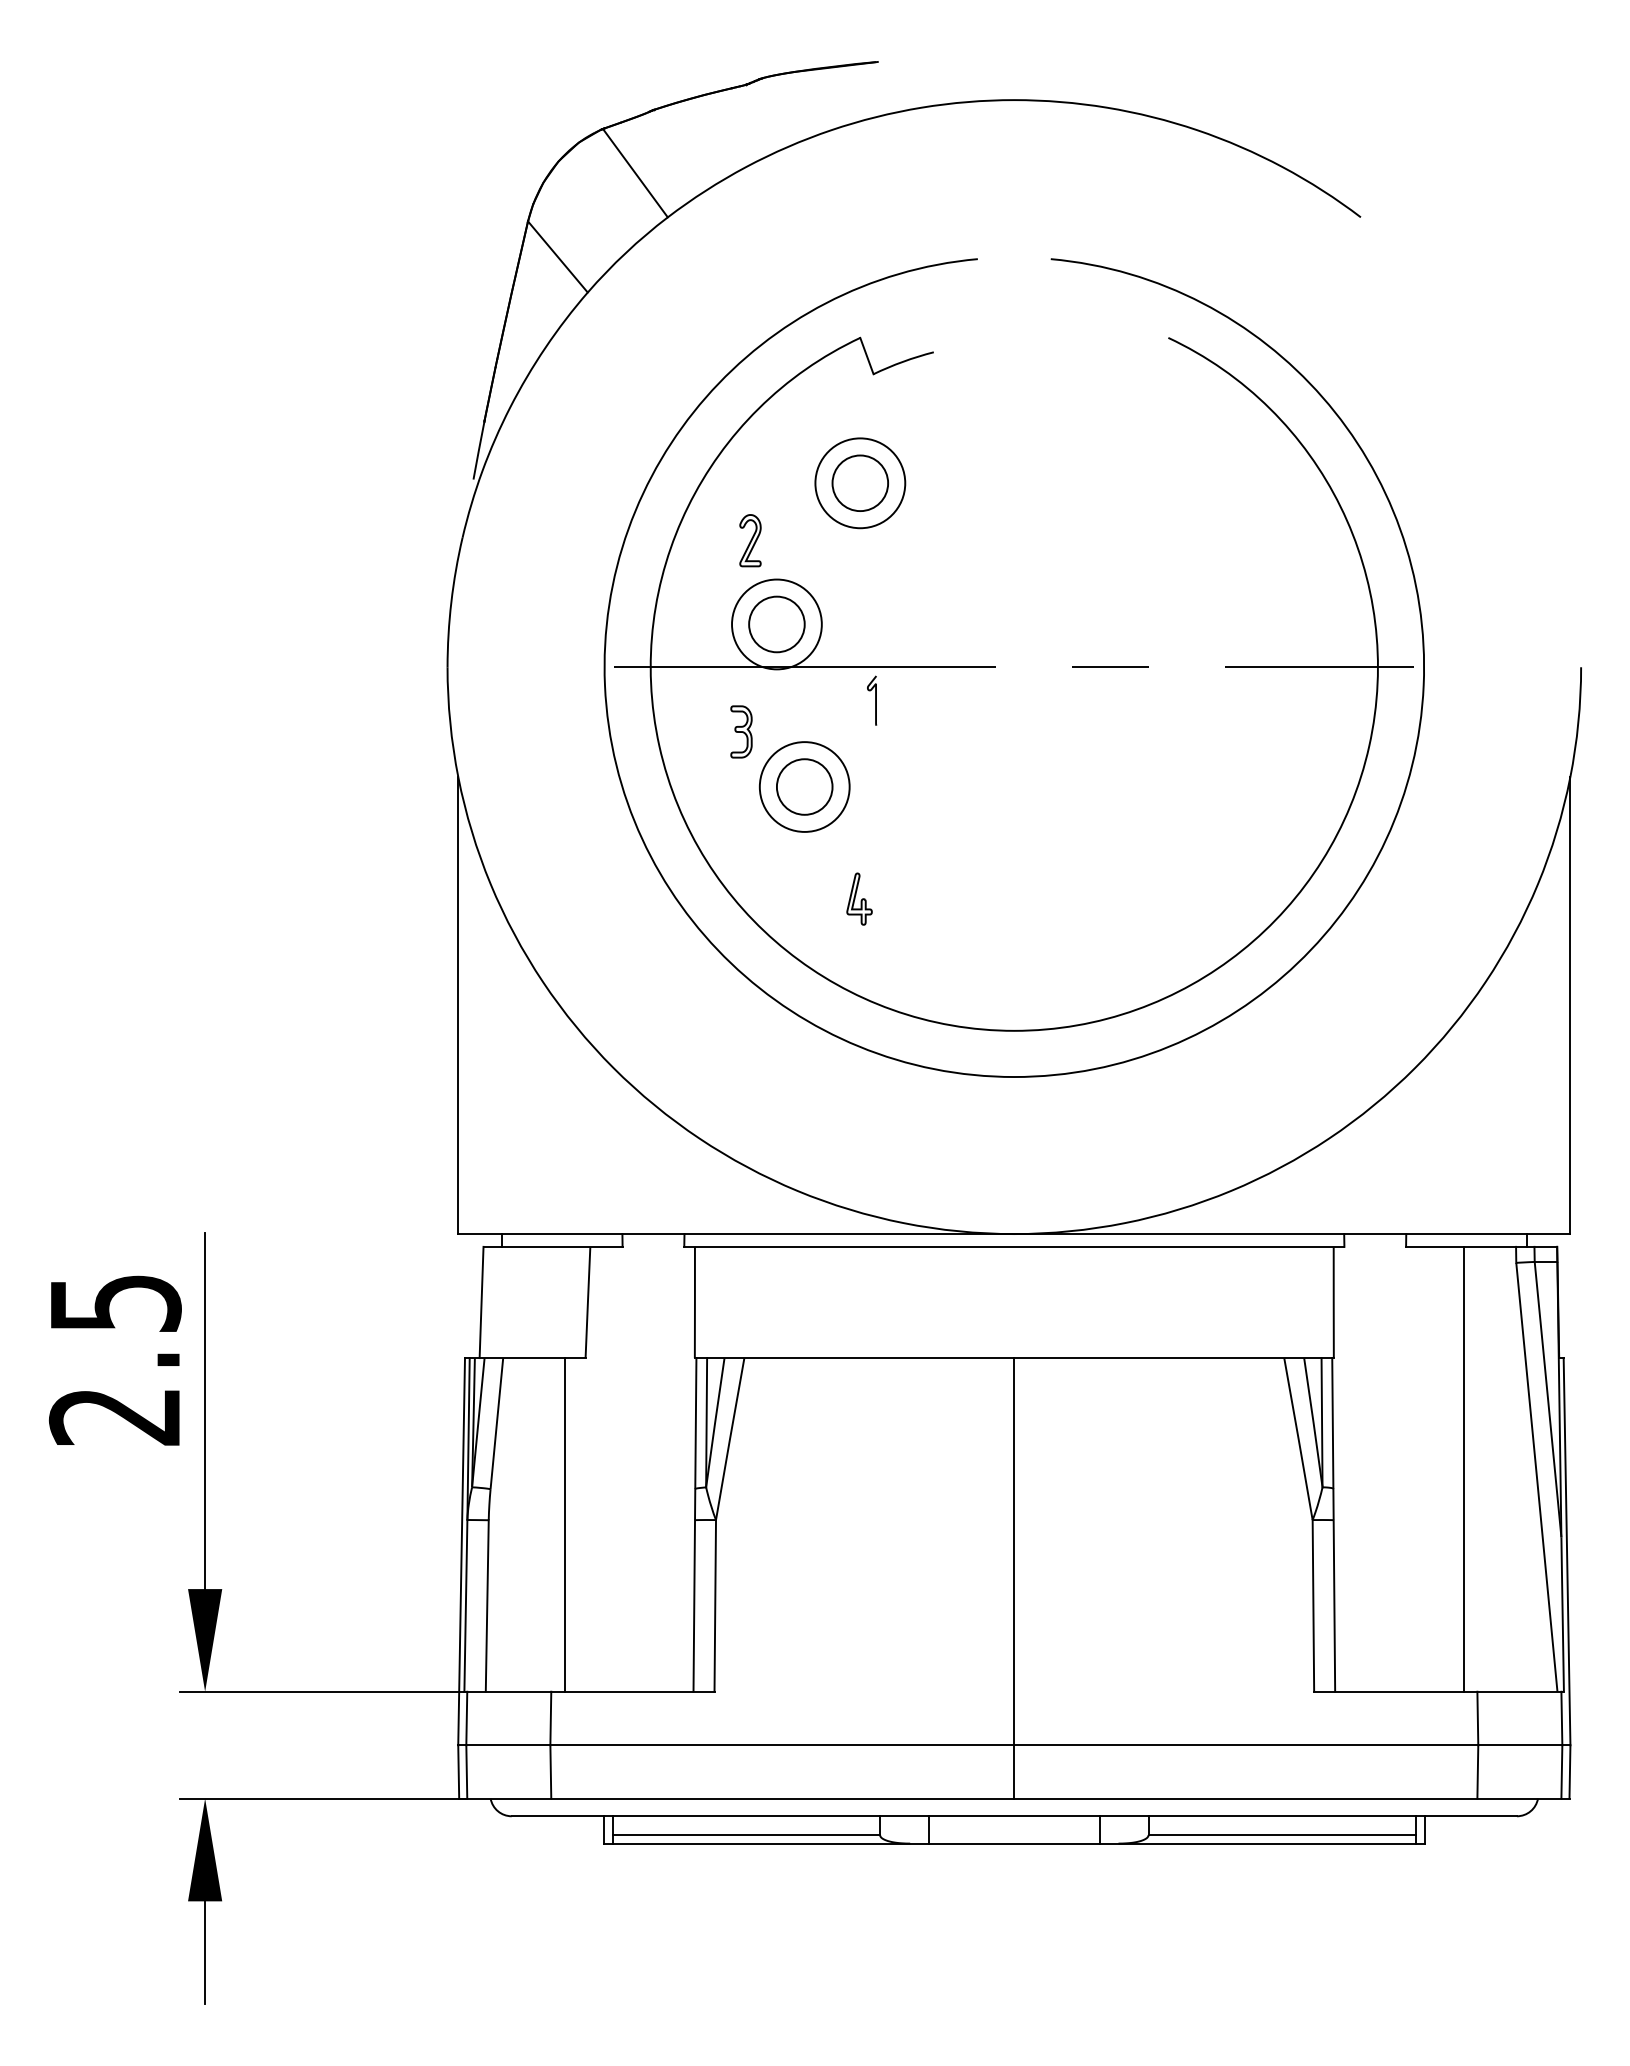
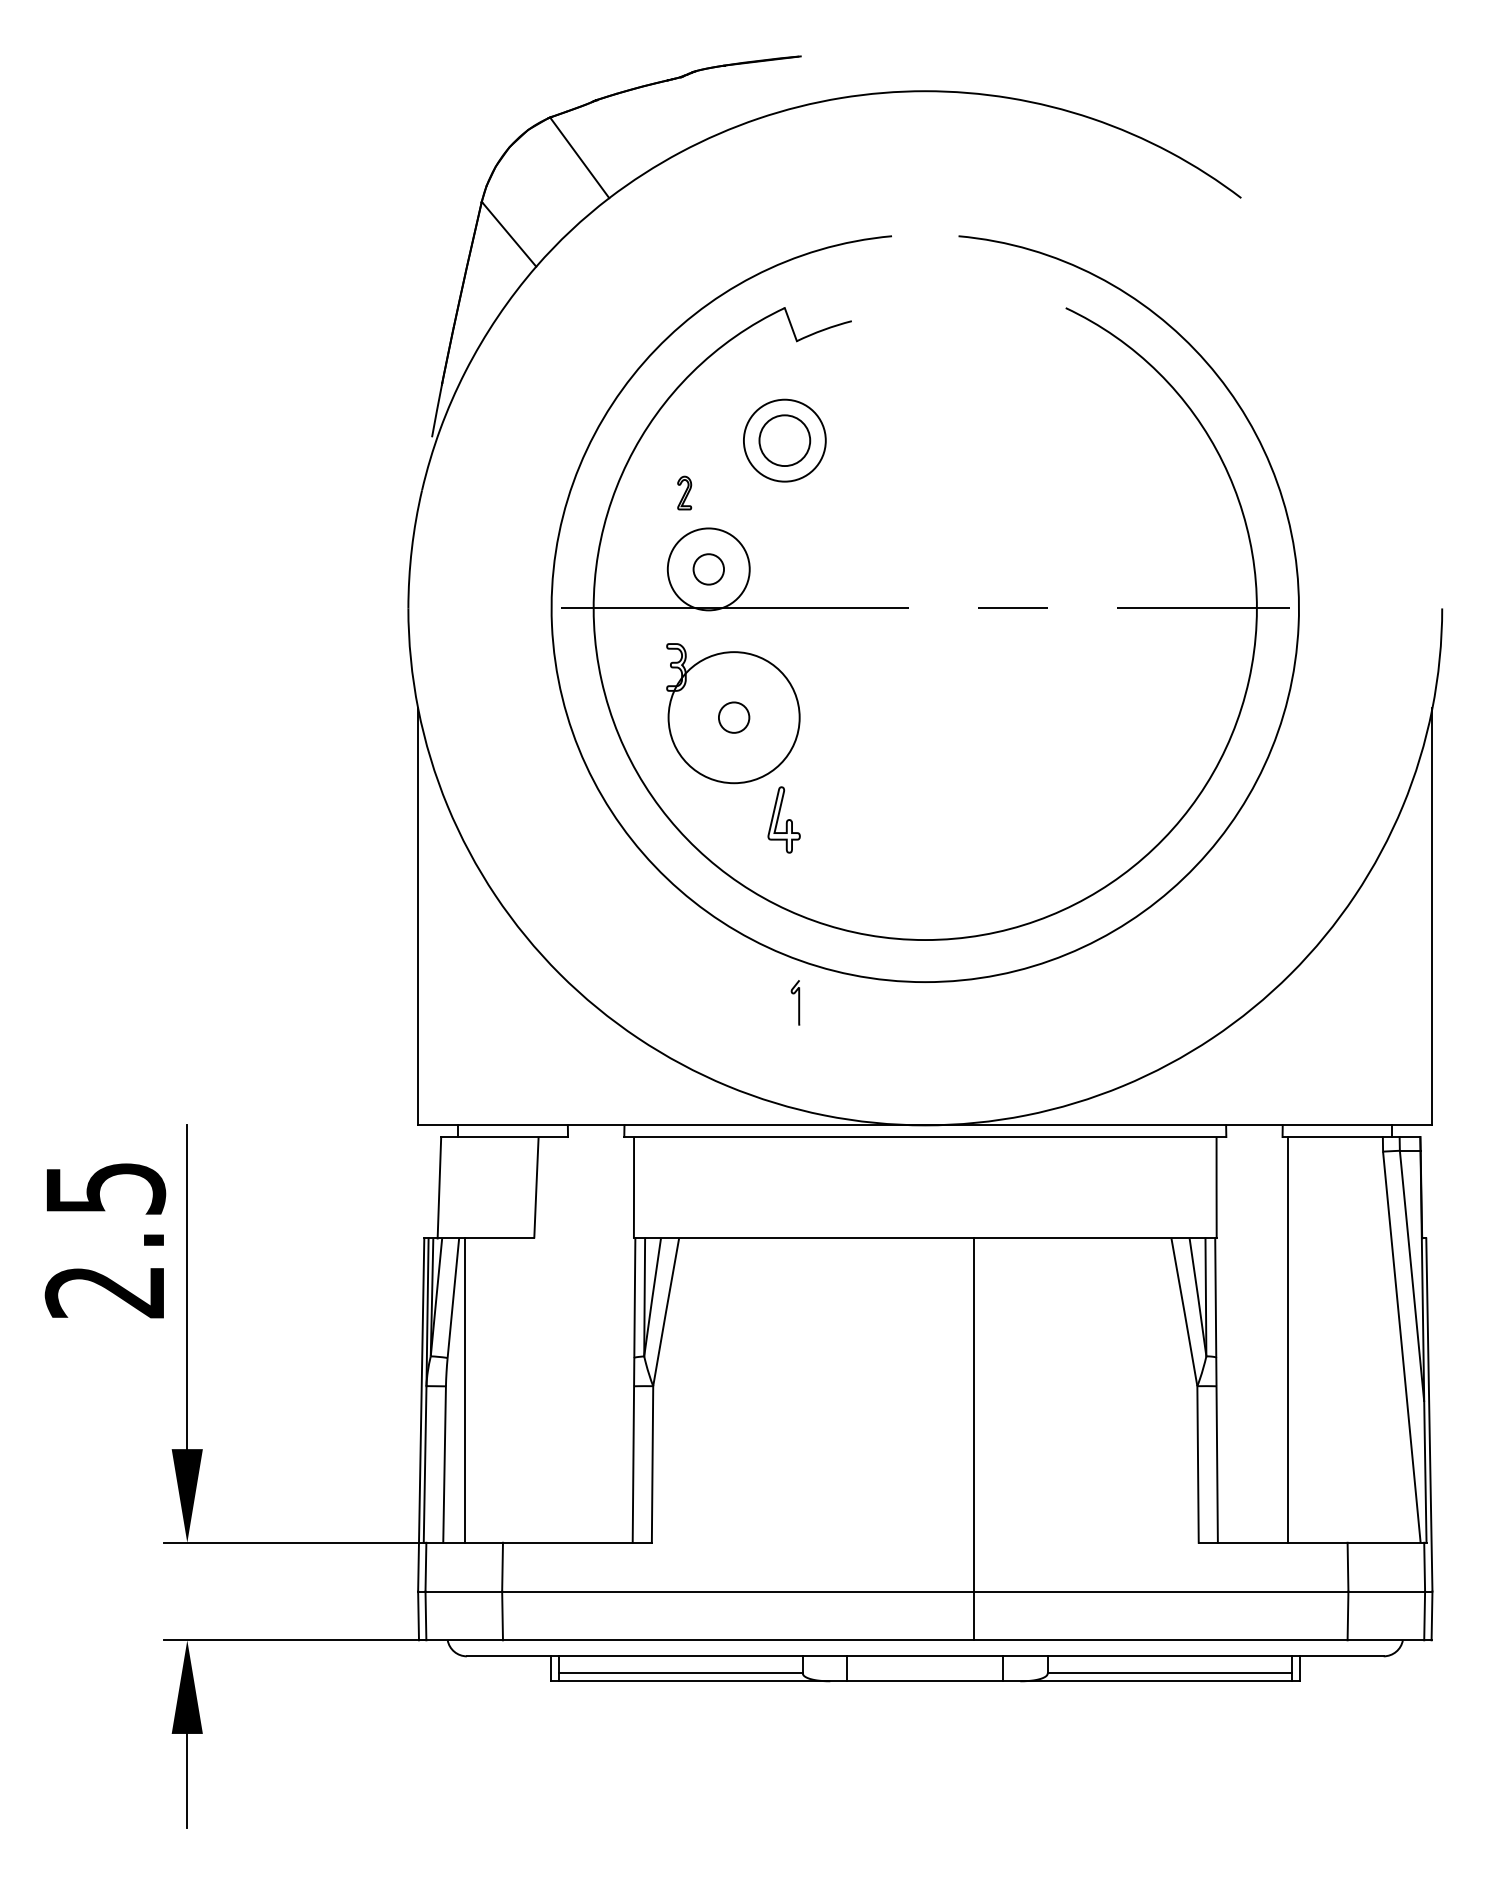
part: (750, 540) -> (684, 492), size x0.7
circle: (776, 624) -> (708, 569), size x0.6
curve: (875, 700) -> (798, 1002), moved
circle: (804, 786) -> (733, 717), size x0.6
circle: (804, 786) -> (733, 717), size x1.6
part: (859, 898) -> (784, 819), size x1.4
line: (1463, 1468) -> (1288, 1339), moved
line: (565, 1524) -> (464, 1390), moved
line: (1014, 1578) -> (973, 1439), moved

